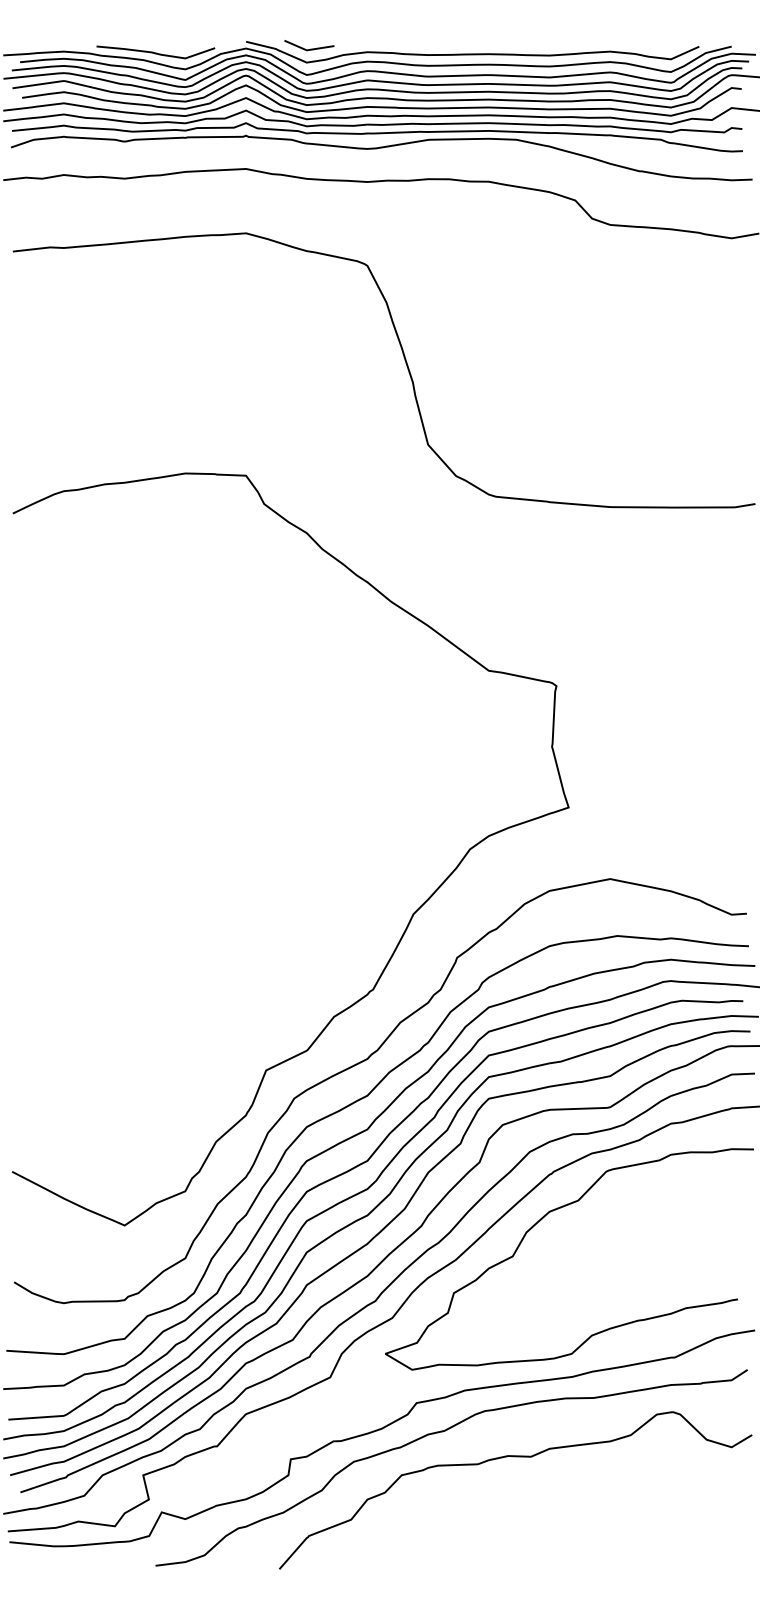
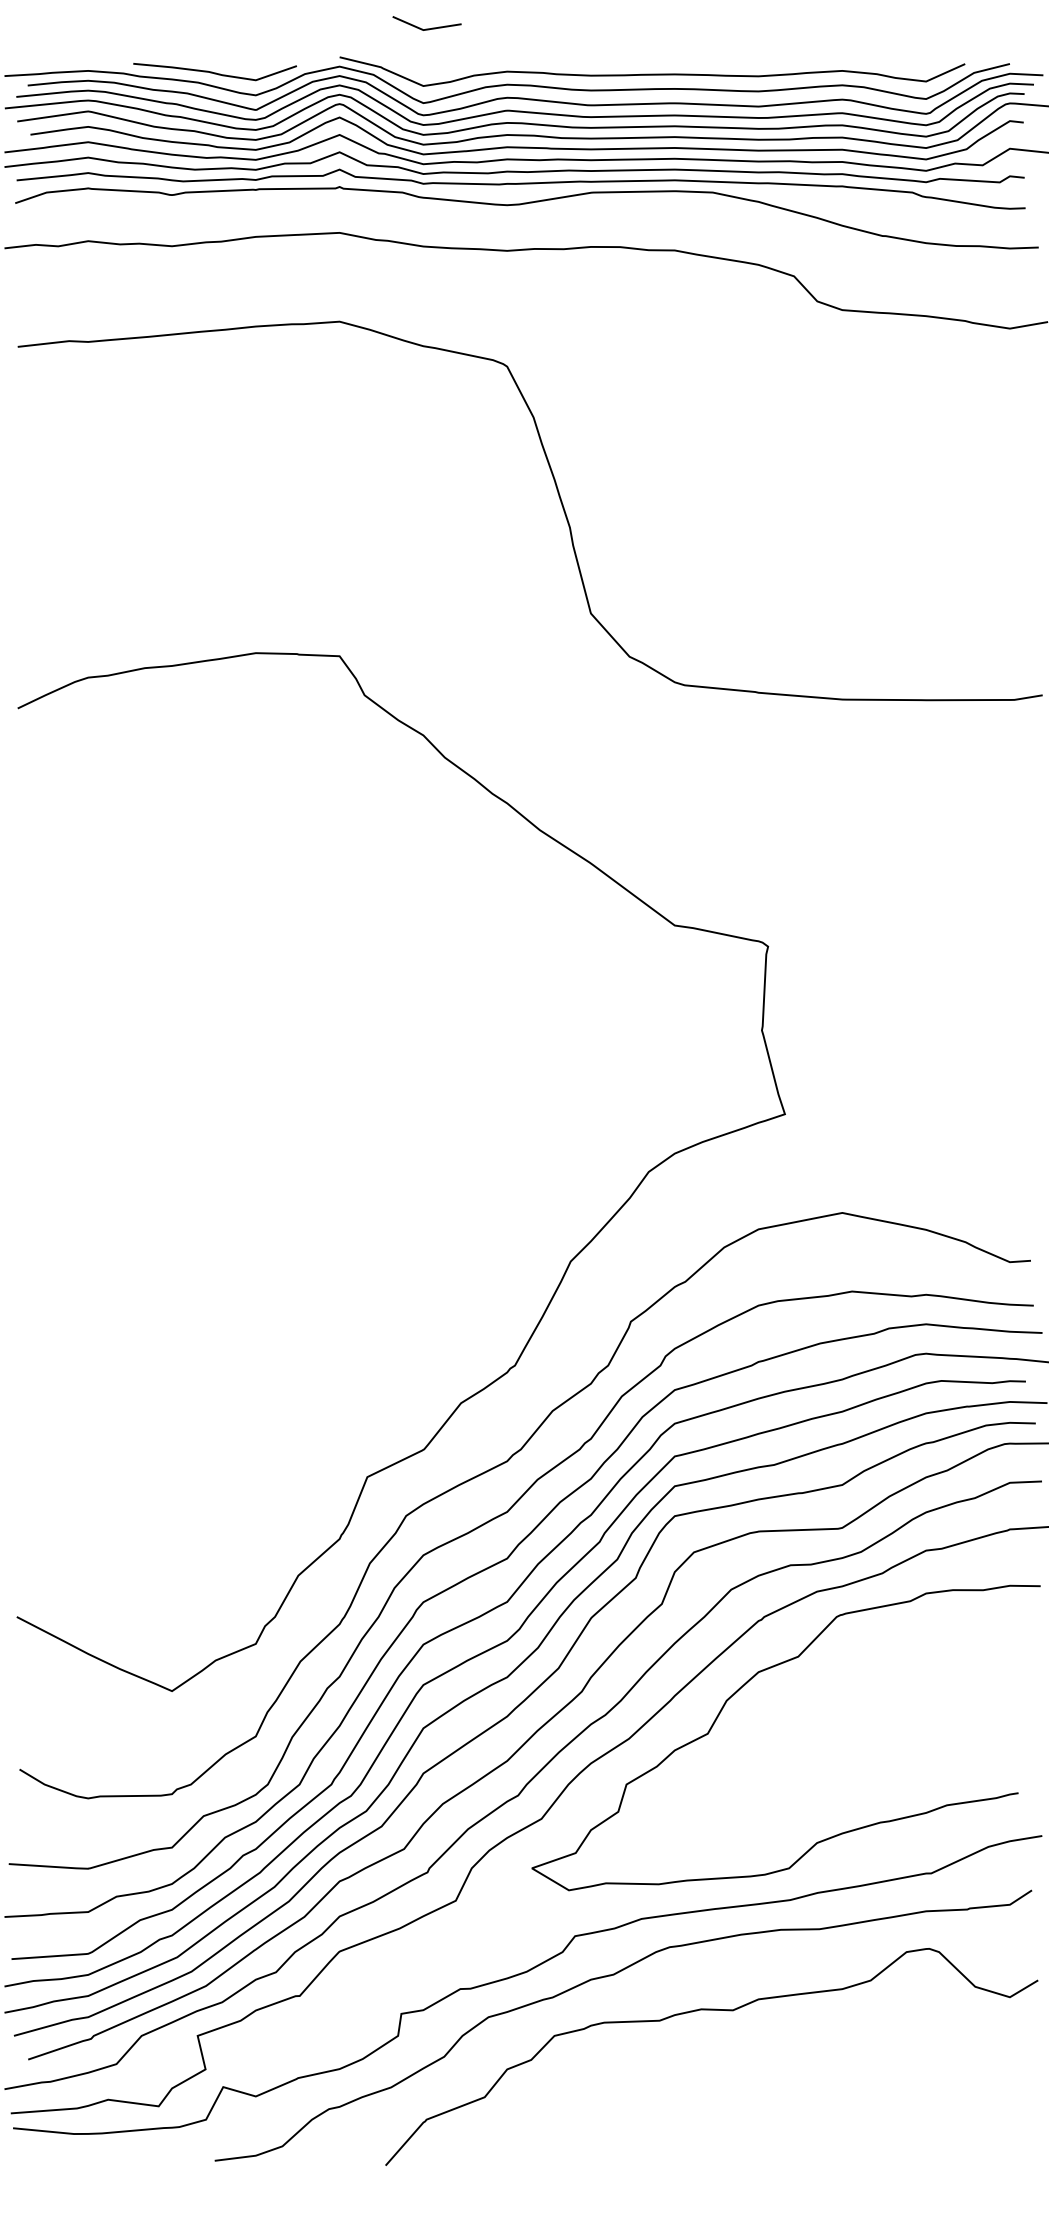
line: (308, 49) -> (426, 28), moved

